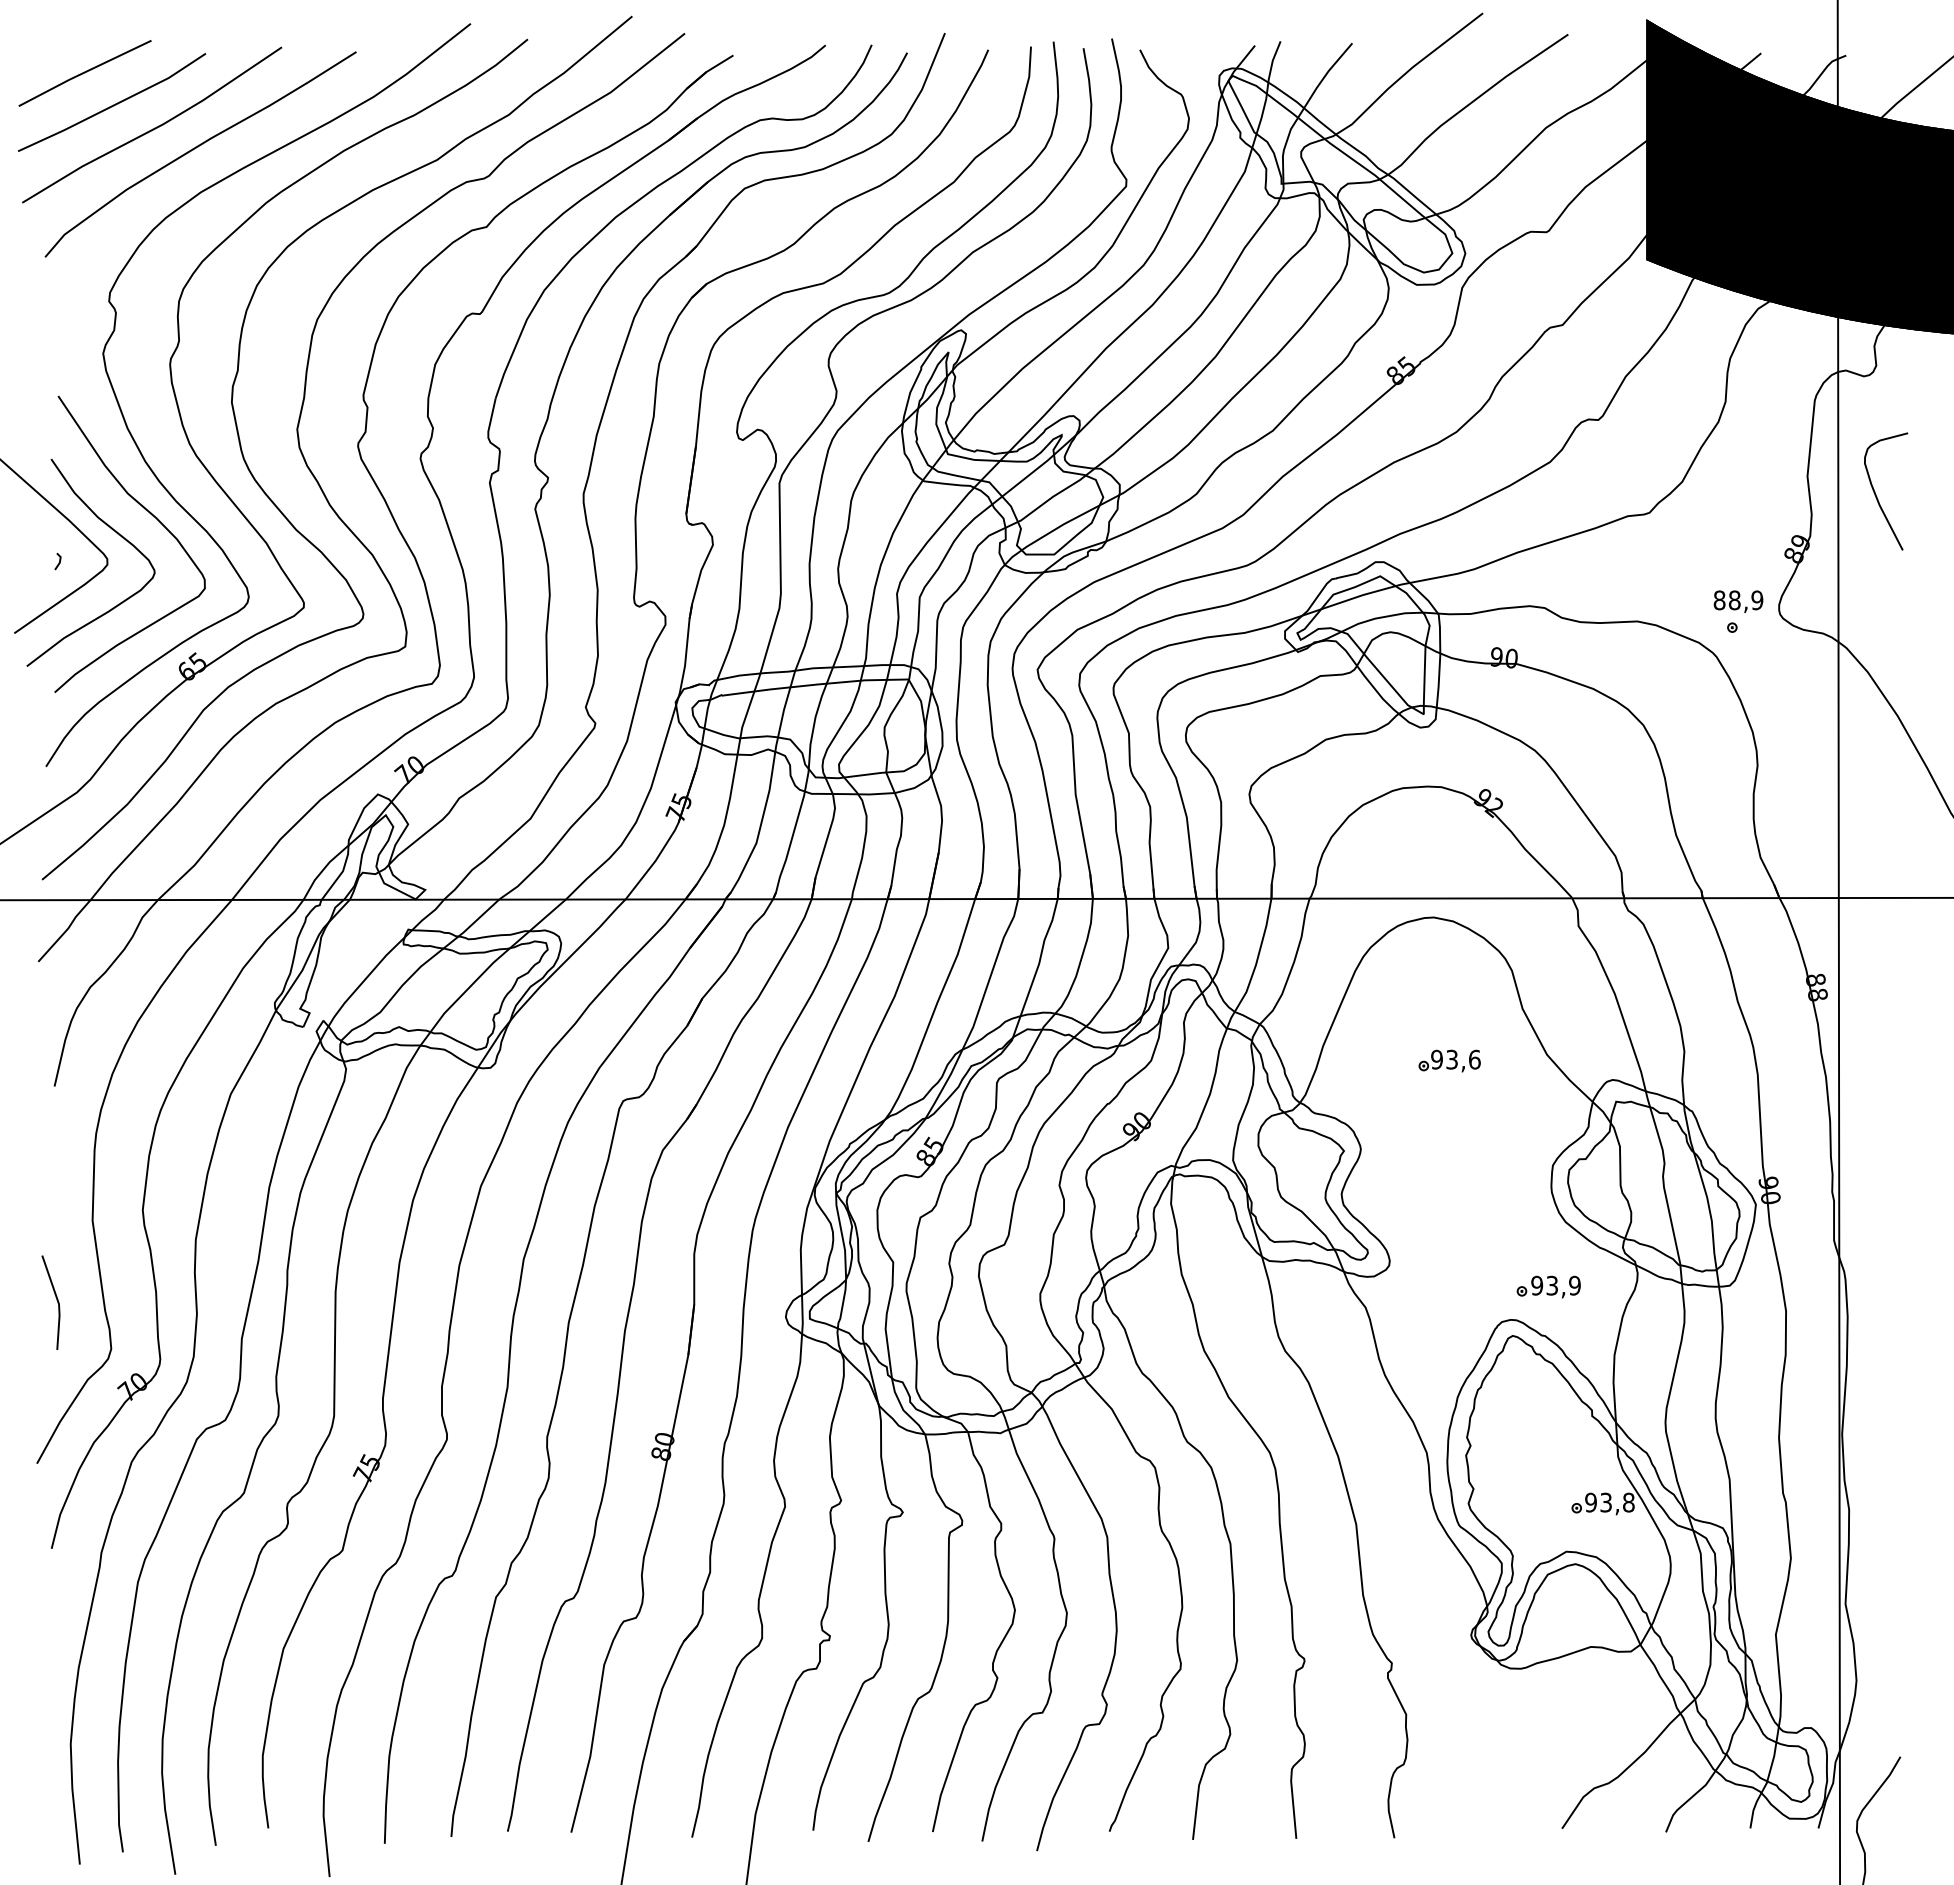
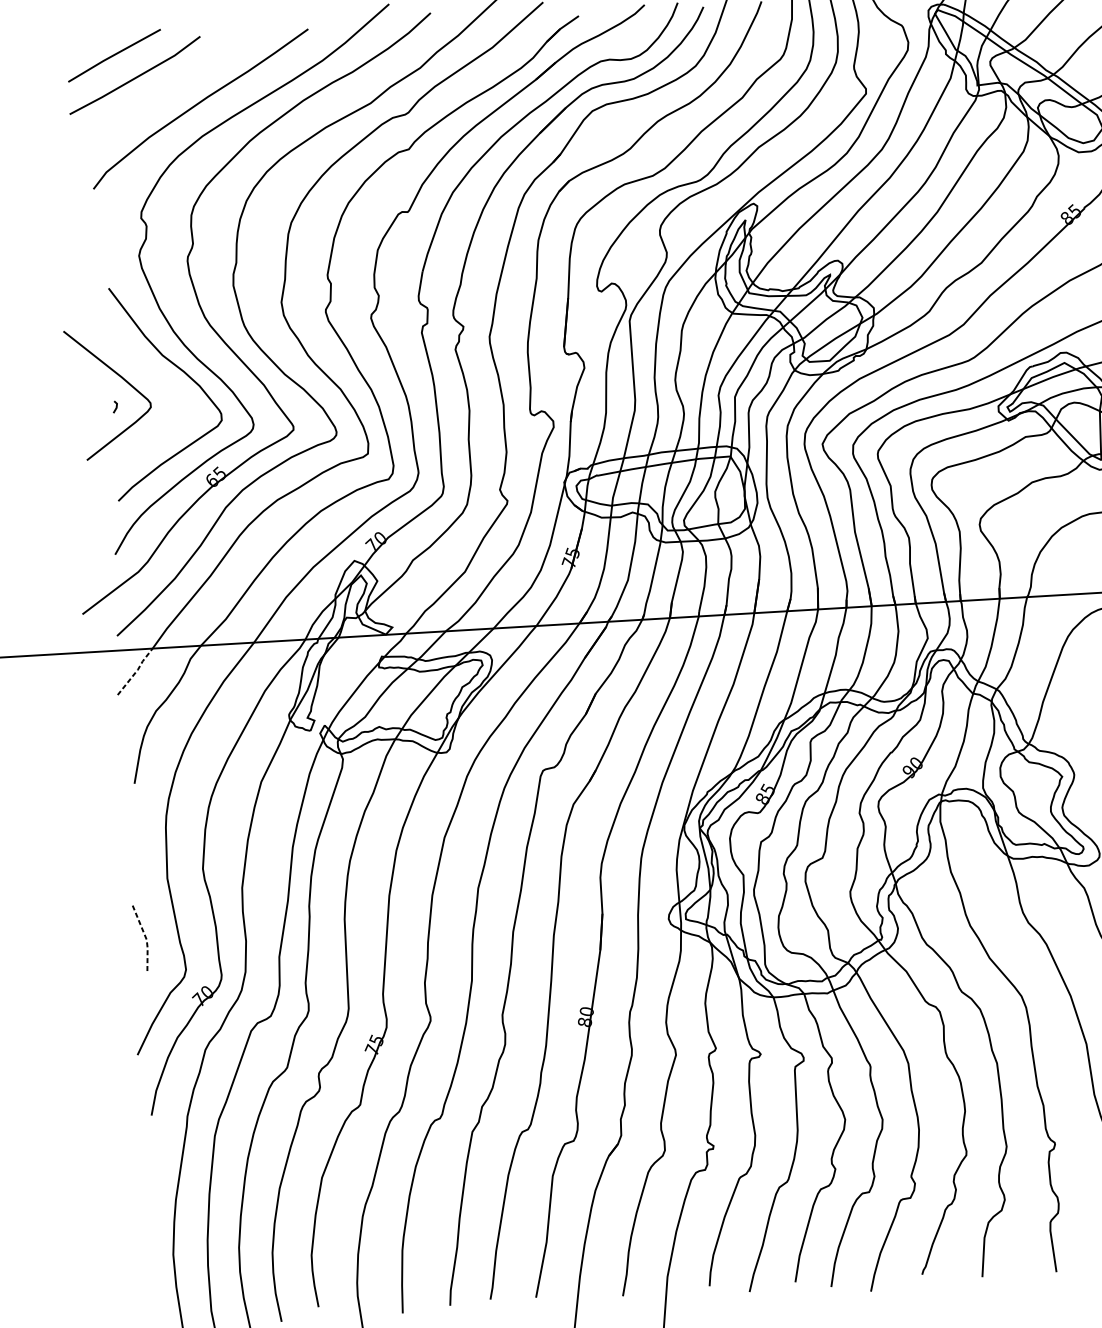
line: (154, 127) -> (166, 91), removed
curve: (112, 530) -> (153, 382), removed
line: (66, 930) -> (136, 671), solid -> dashed
line: (58, 1303) -> (146, 939), solid -> dashed

